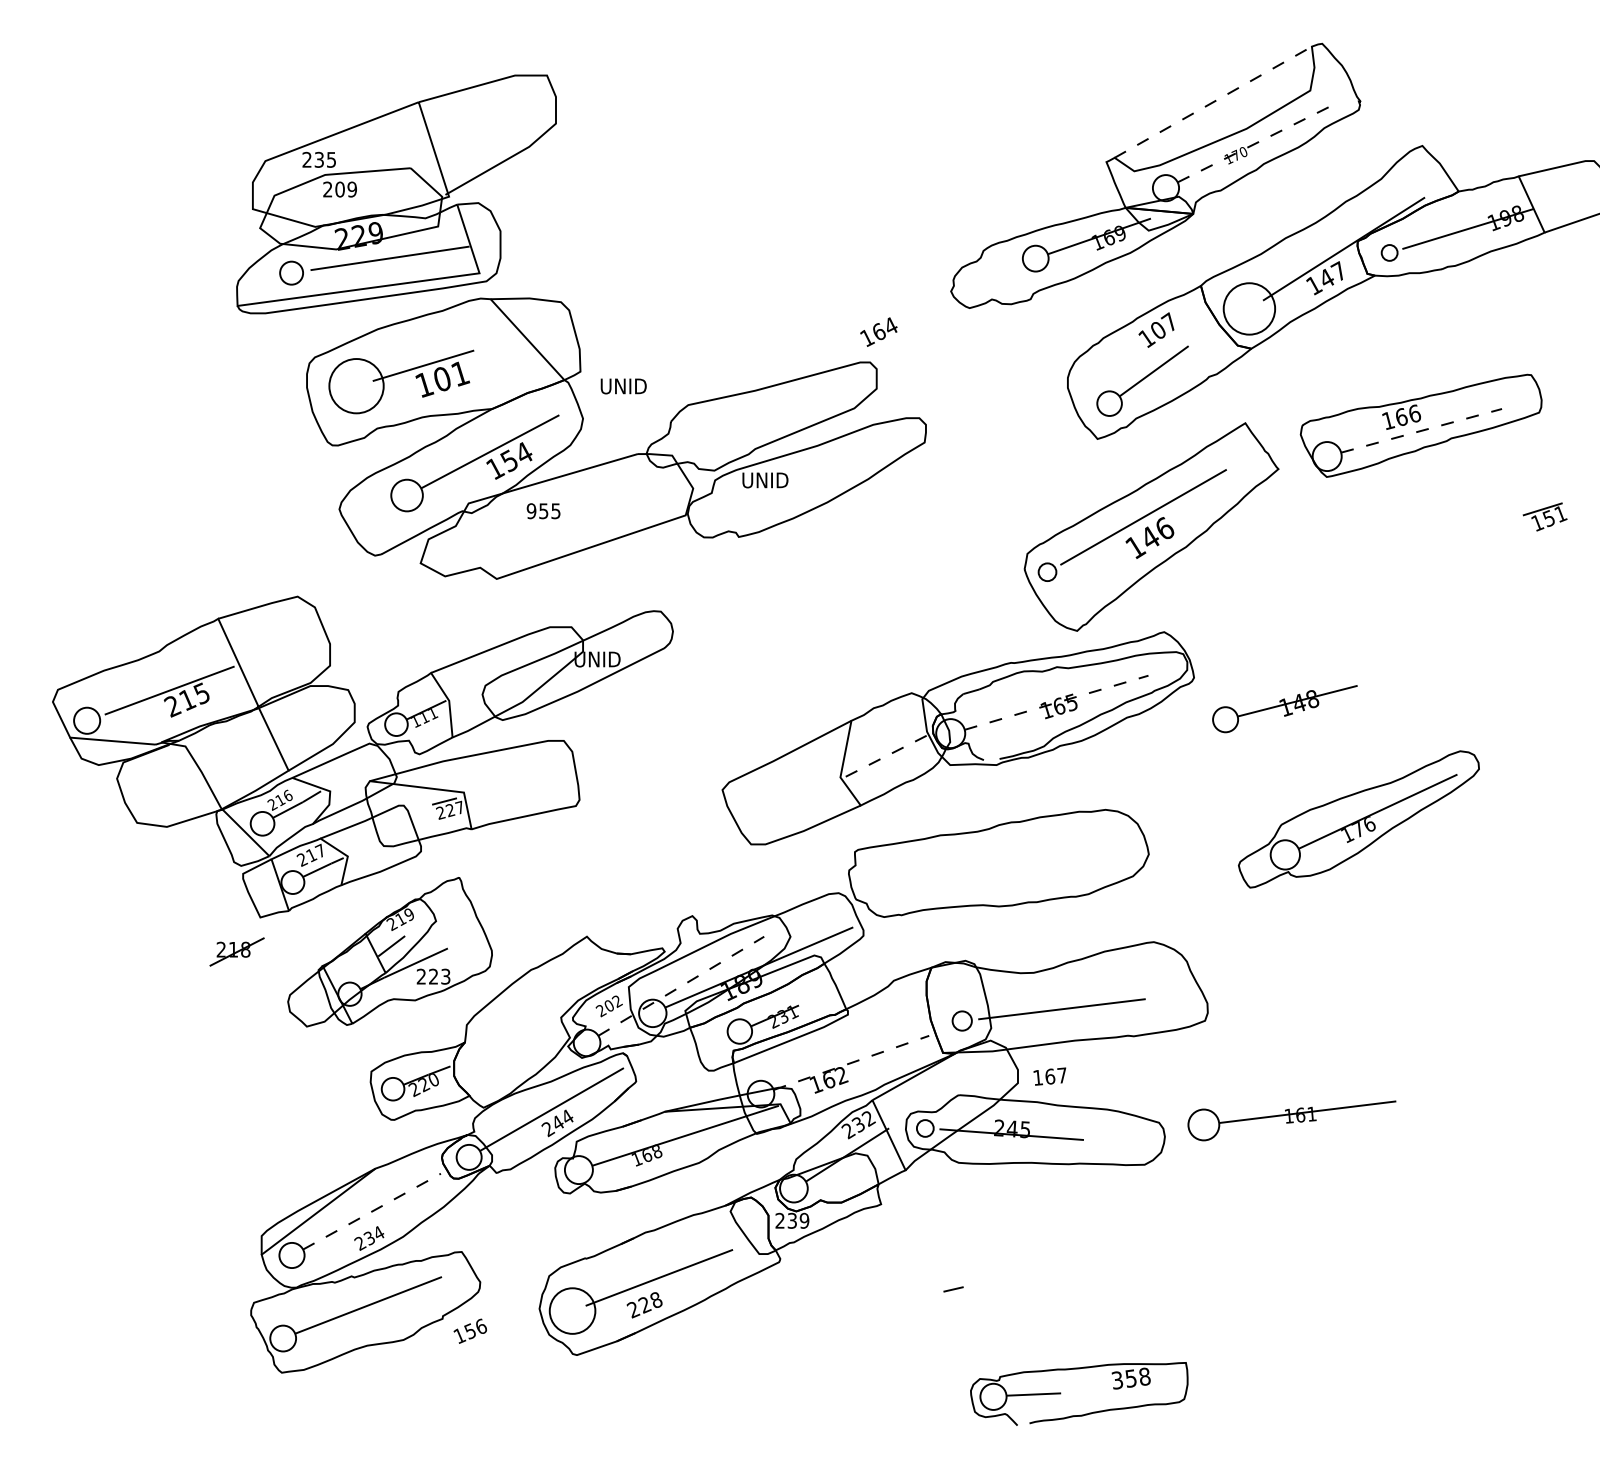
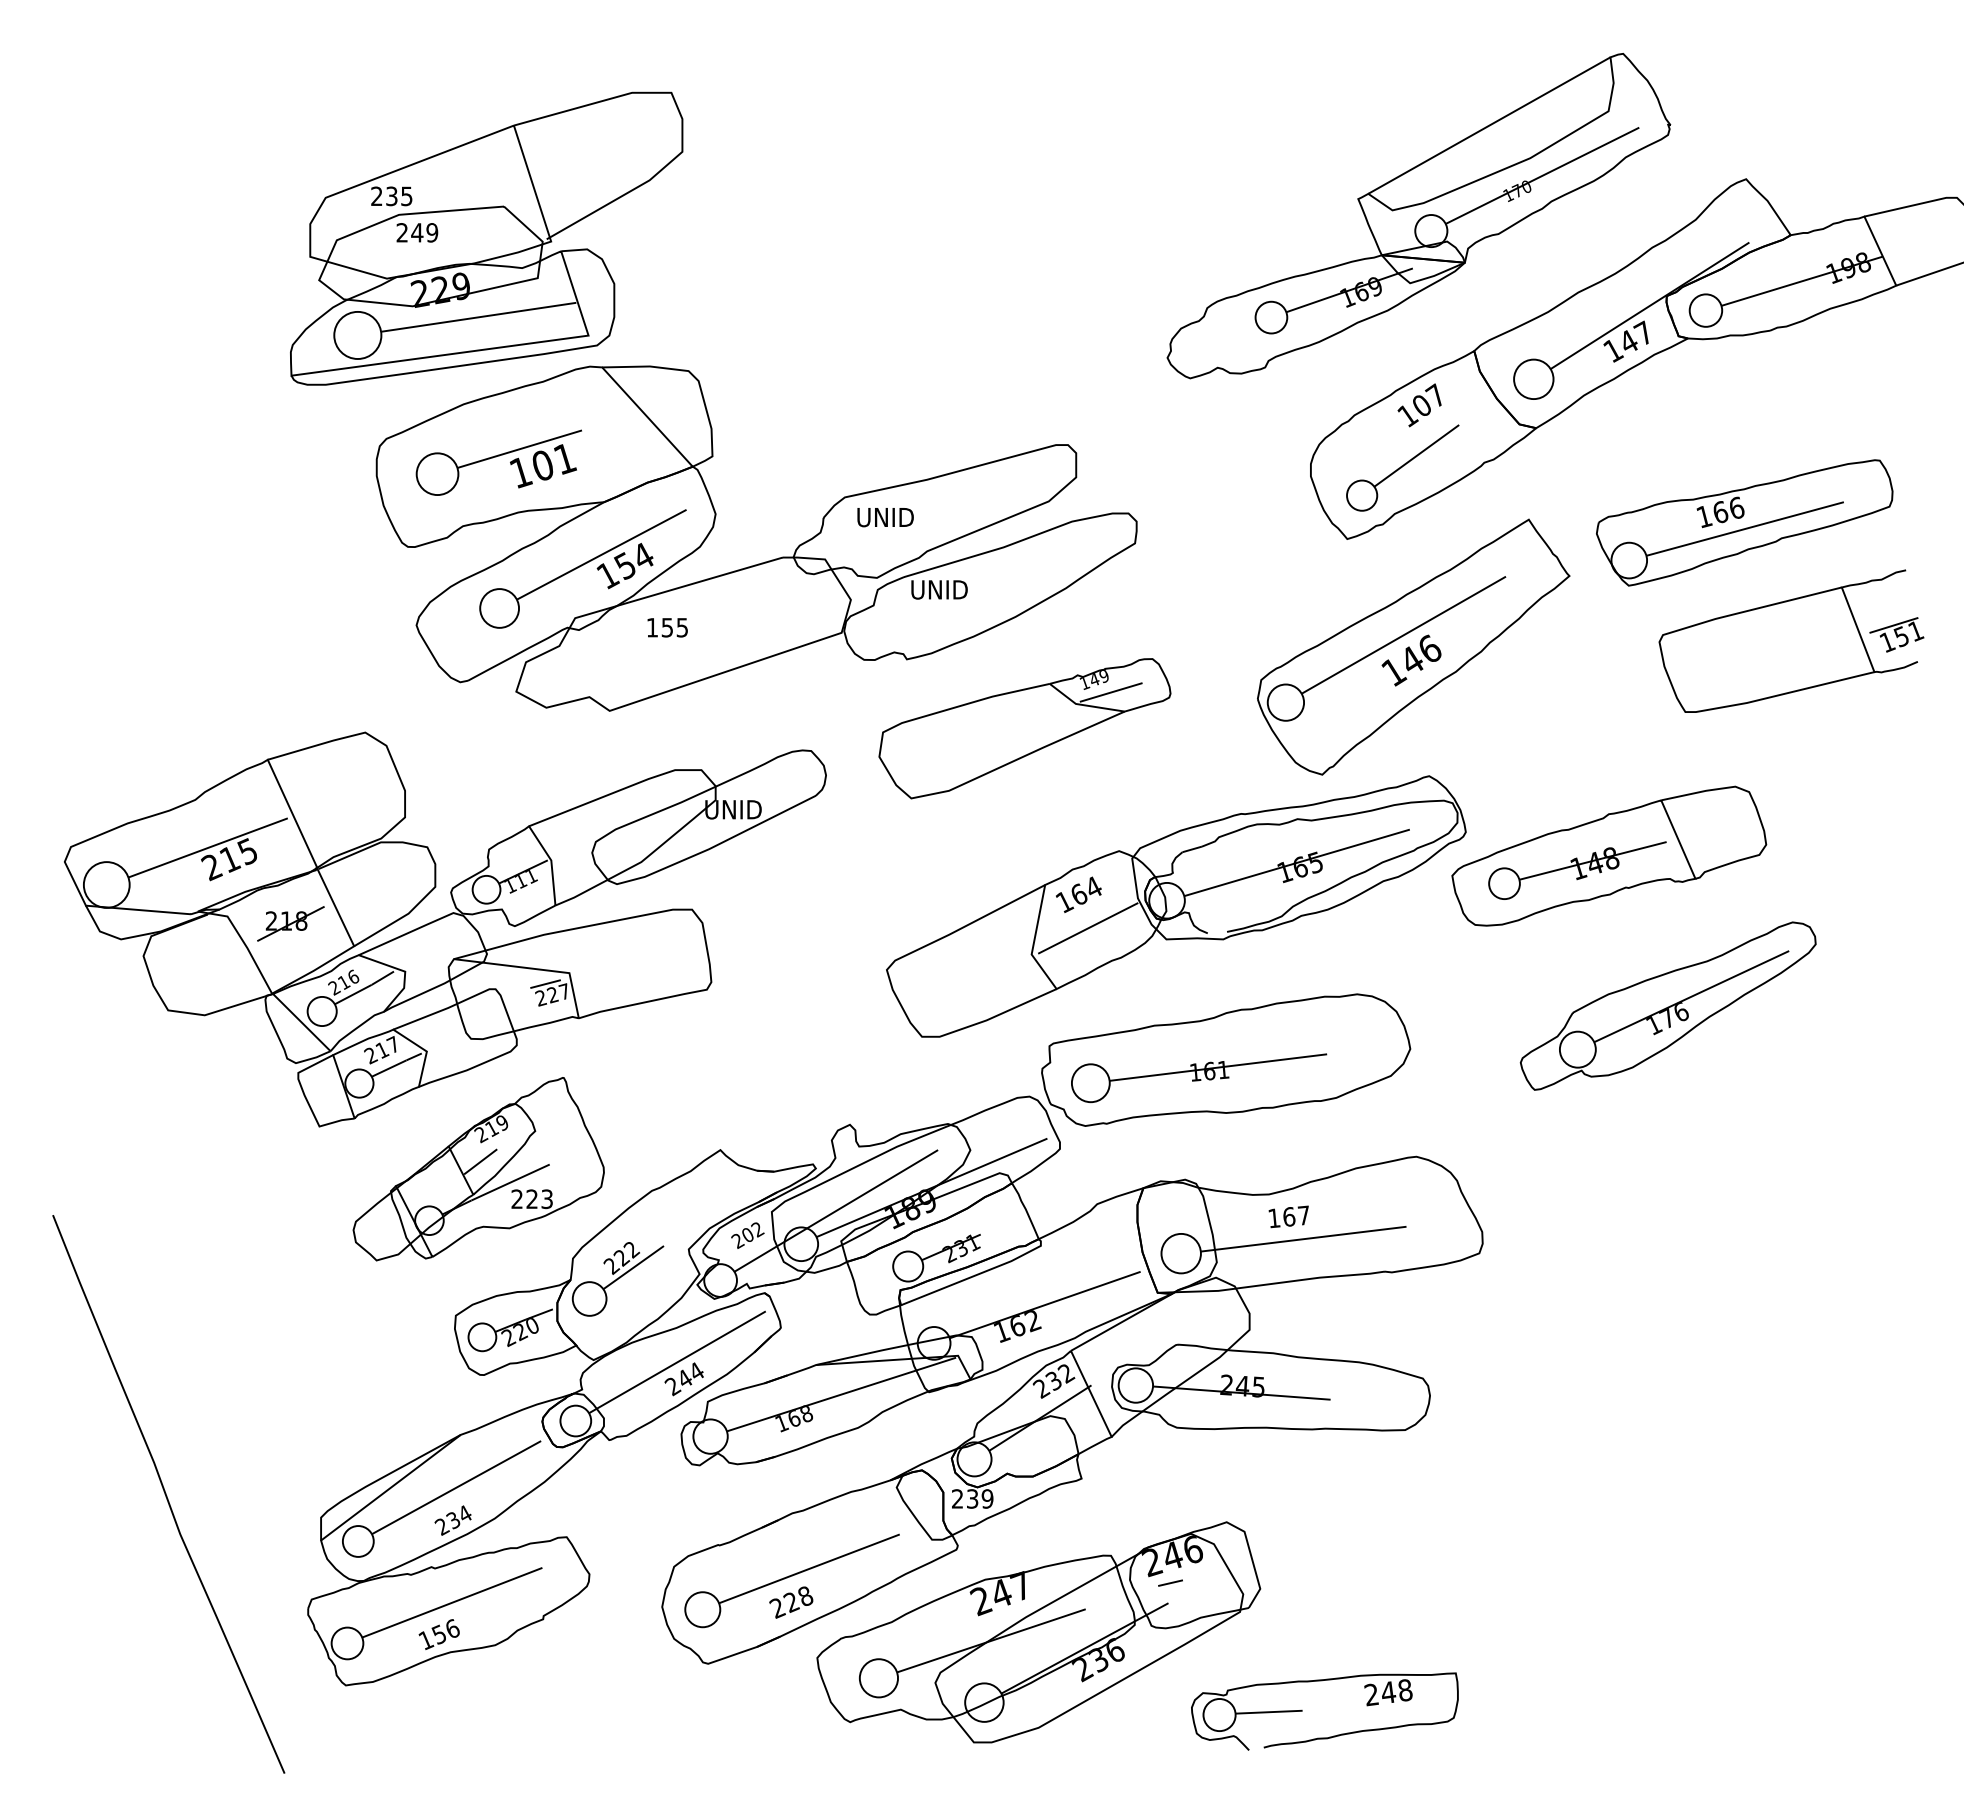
line: (1213, 102) -> (1489, 125), dashed -> solid
line: (1257, 142) -> (1543, 175), dashed -> solid
text: (340, 189) -> (417, 232), 209 -> 249
circle: (1389, 252) -> (1705, 310), size x1.67
circle: (291, 273) -> (357, 335), size x1.67
circle: (1249, 309) -> (1533, 379), size x0.62
text: (878, 331) -> (1078, 894), moved
circle: (356, 386) -> (437, 474), size x0.62
text: (623, 386) -> (885, 517), moved
line: (1421, 430) -> (1745, 528), dashed -> solid
text: (531, 511) -> (652, 627), 955 -> 155
part: (1456, 521) -> (1787, 640), added
circle: (1047, 572) -> (1285, 702), size x1.67
part: (834, 593) -> (1024, 728), added
part: (1311, 696) -> (1609, 855), added
line: (1056, 702) -> (1297, 862), dashed -> solid
circle: (86, 720) -> (106, 884), size x1.43
line: (886, 756) -> (1088, 928), dashed -> solid
part: (236, 951) -> (290, 923), moved
line: (681, 985) -> (836, 1210), dashed -> solid
circle: (961, 1020) -> (1180, 1253), size x1.67
part: (503, 1042) -> (617, 1279), added
line: (851, 1062) -> (1045, 1304), dashed -> solid
text: (1049, 1076) -> (1288, 1216), moved
part: (1292, 1121) -> (1199, 1078), moved
circle: (925, 1128) -> (1135, 1385), size x1.67
line: (371, 1211) -> (456, 1487), dashed -> solid
curve: (136, 1218) -> (167, 1495), added
circle: (572, 1310) -> (702, 1609), size x0.62
part: (846, 1329) -> (1038, 1632), added
text: (469, 1331) -> (438, 1634), moved
text: (1124, 1379) -> (1380, 1693), 358 -> 248

